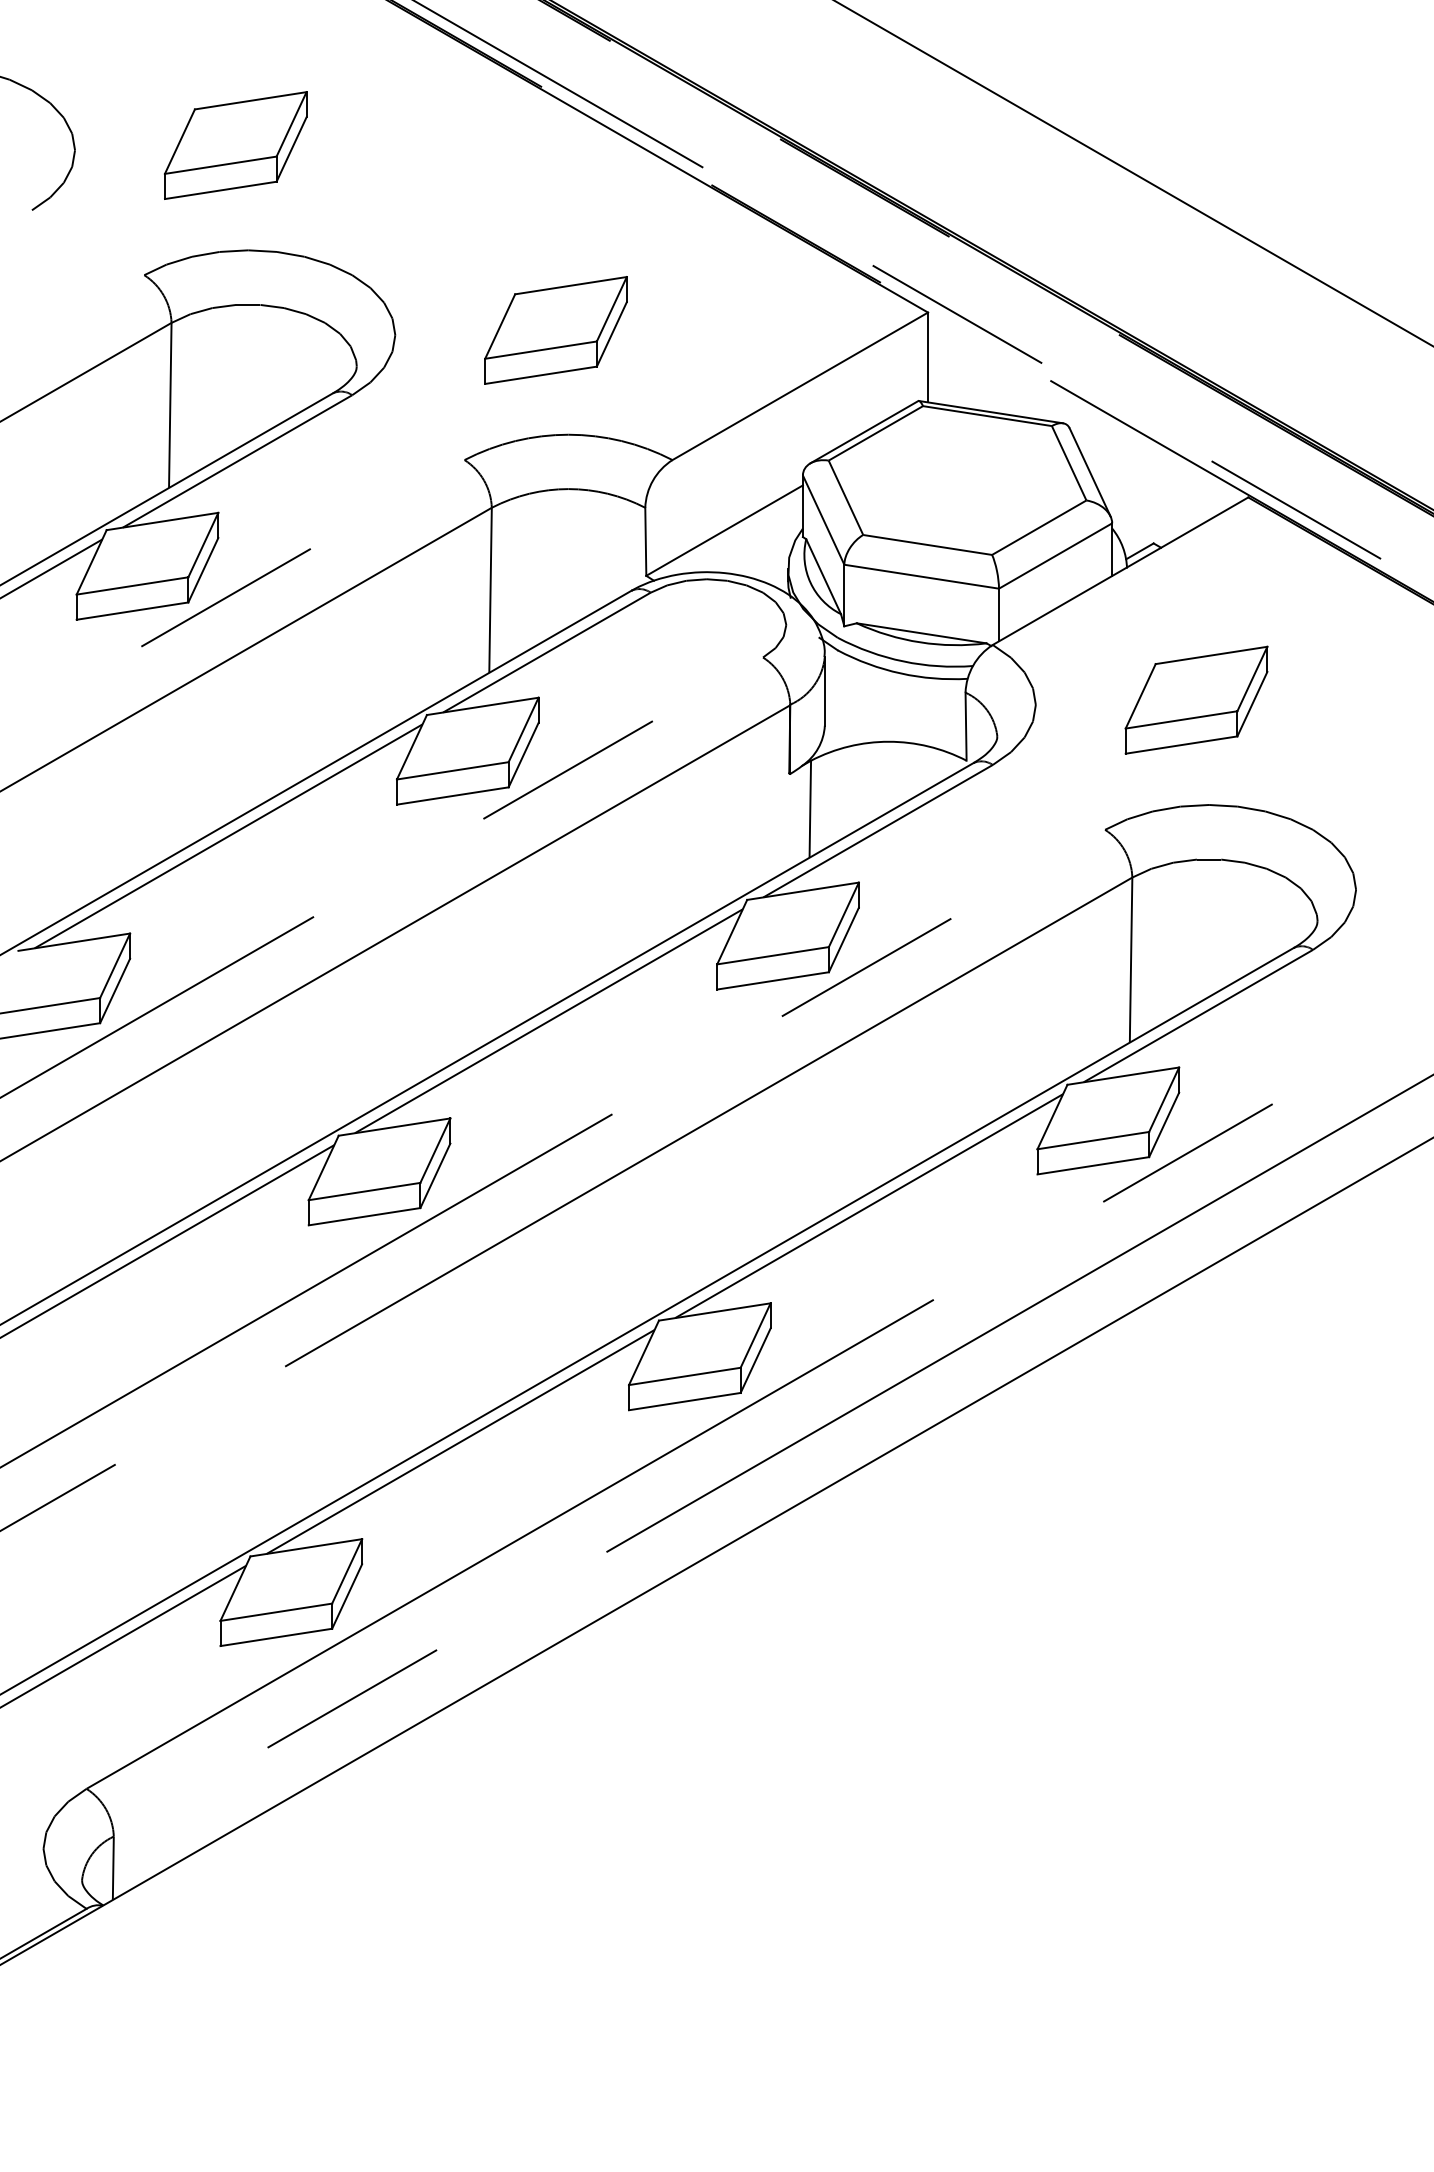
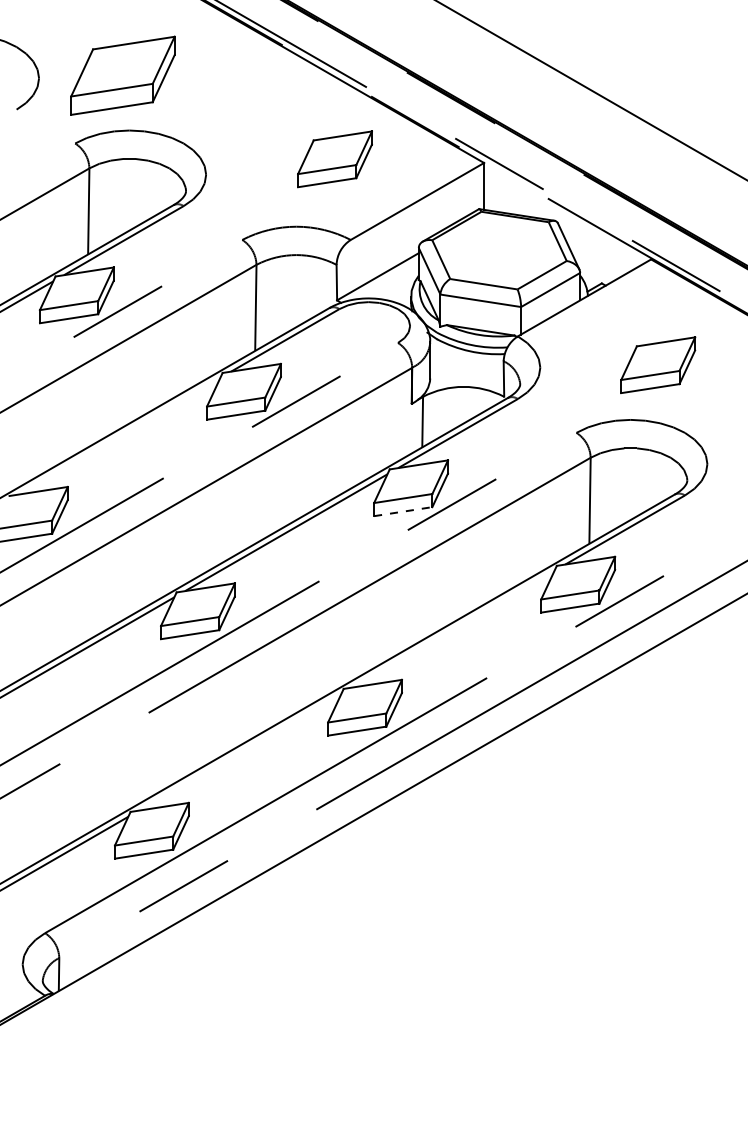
part: (234, 144) -> (122, 75), size x1.4
part: (555, 330) -> (334, 159), moved
part: (1197, 698) -> (658, 364), moved
line: (229, 834) -> (119, 435), removed
line: (773, 980) -> (403, 511), solid -> dashed
line: (869, 1204) -> (453, 628), removed
line: (461, 1440) -> (240, 751), removed

